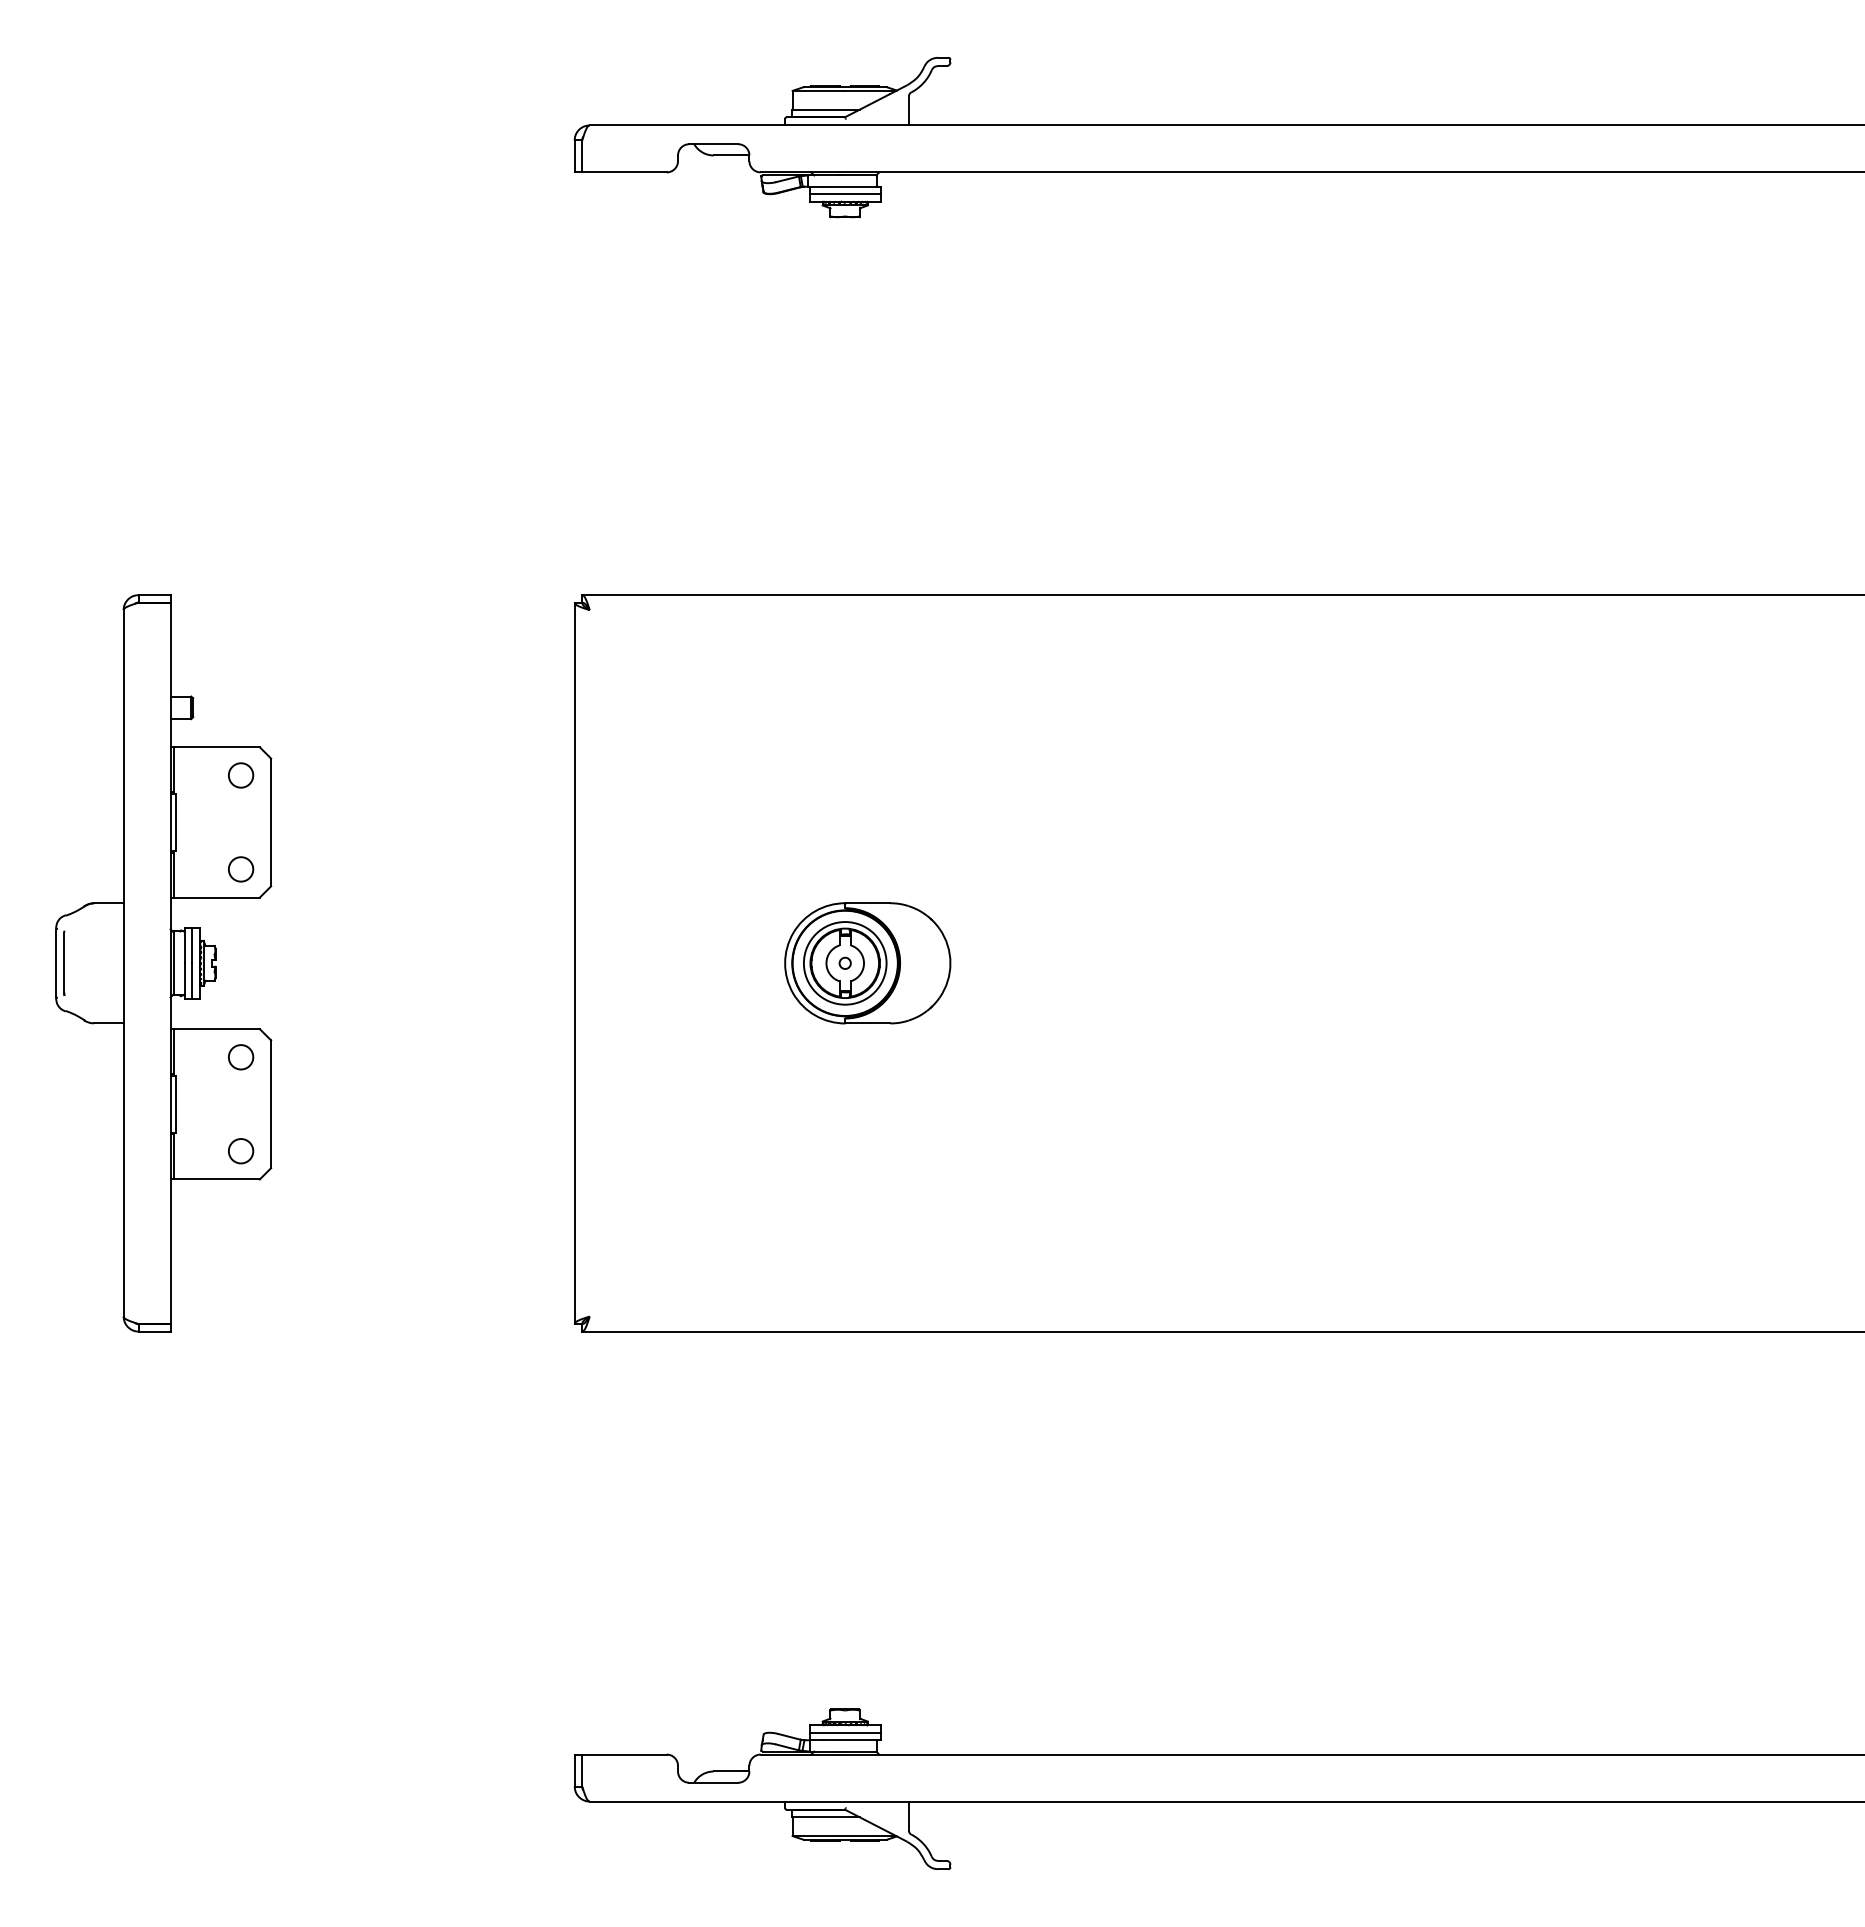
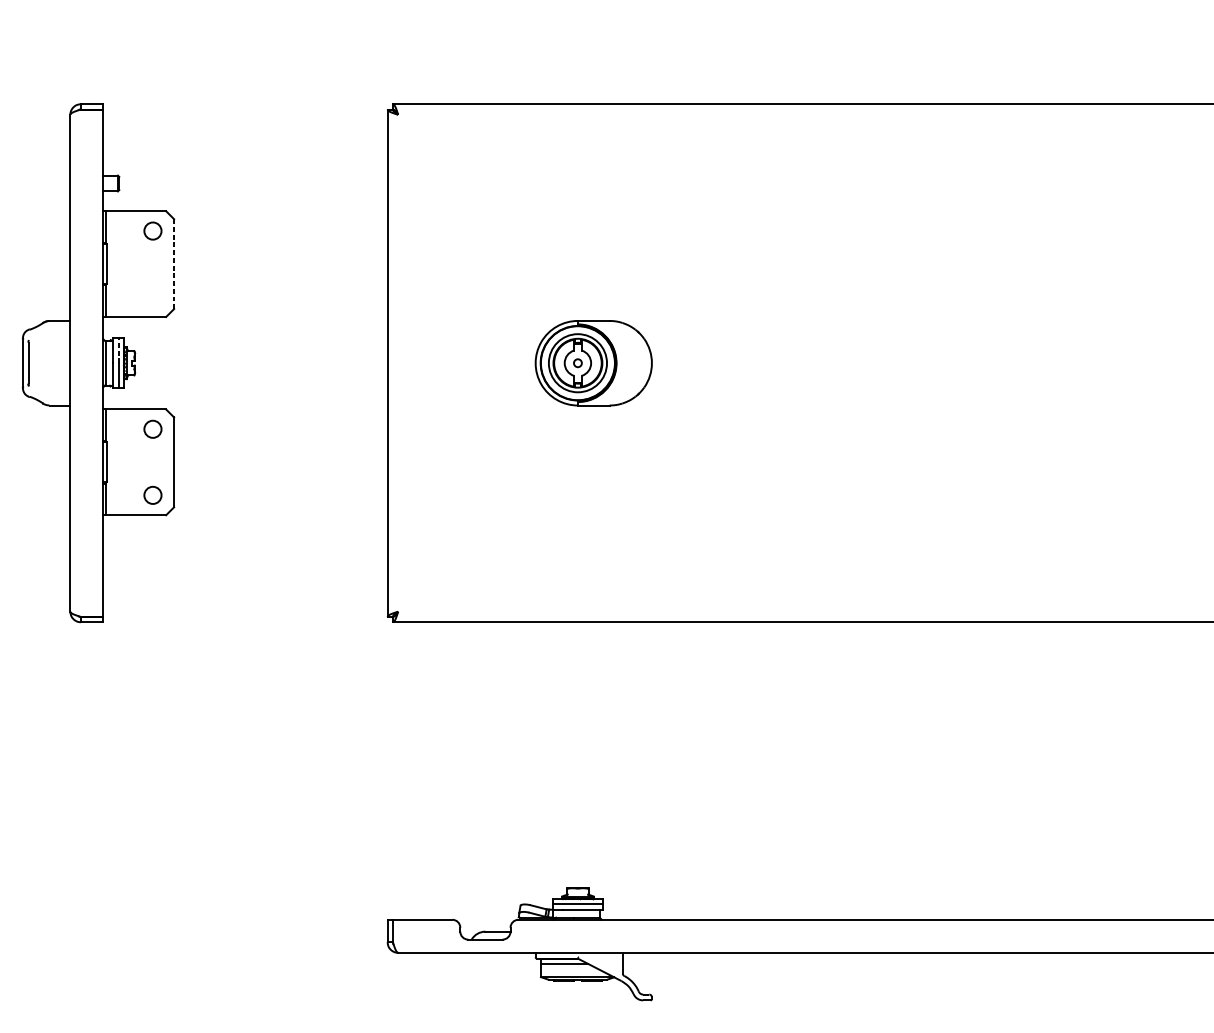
line: (271, 822) -> (174, 264), solid -> dashed
circle: (241, 869) -> (153, 297), removed
line: (192, 945) -> (118, 350), solid -> dashed

